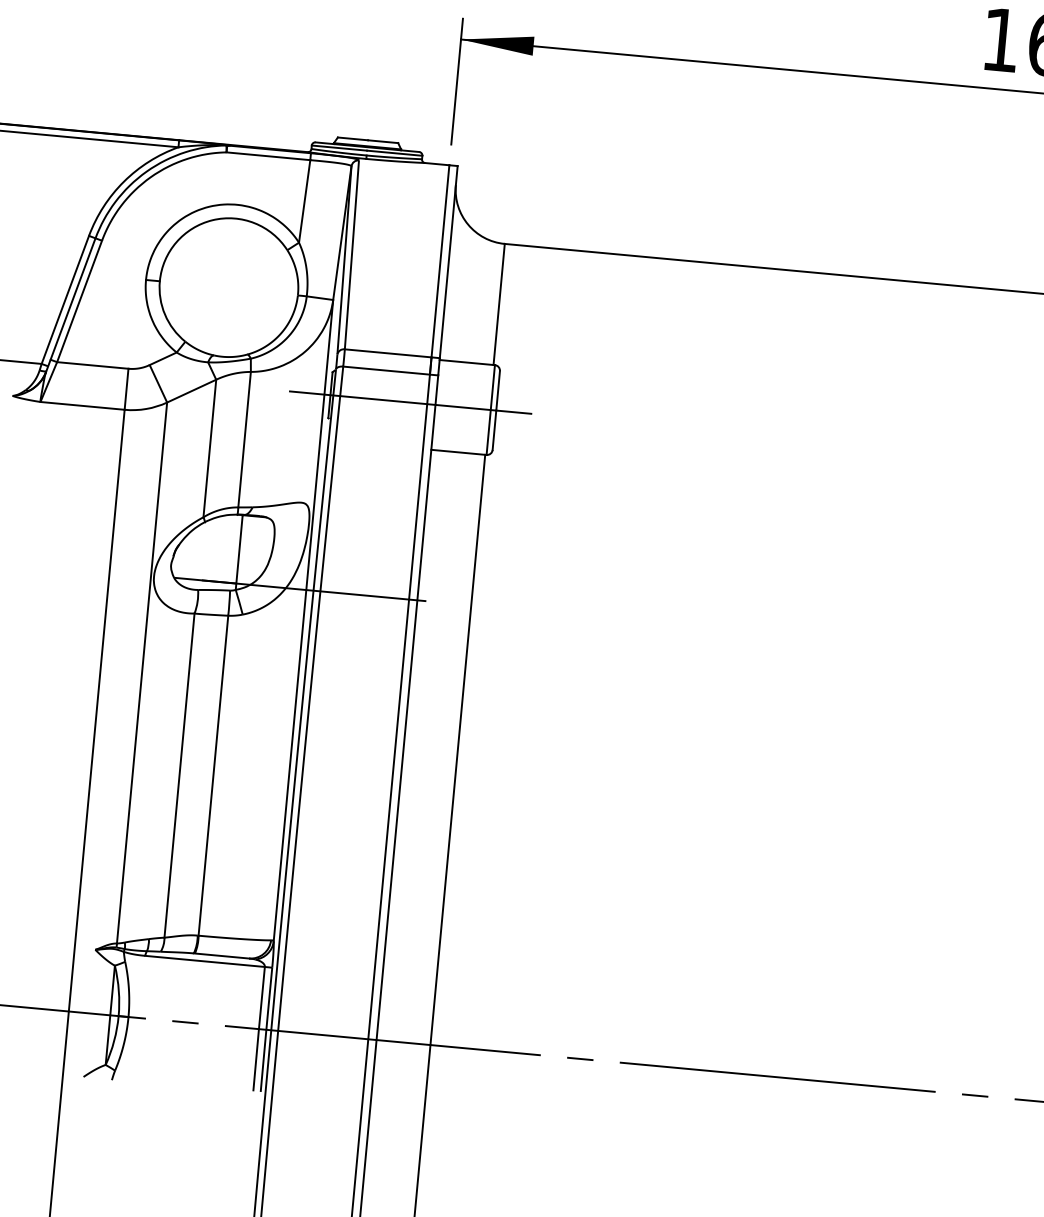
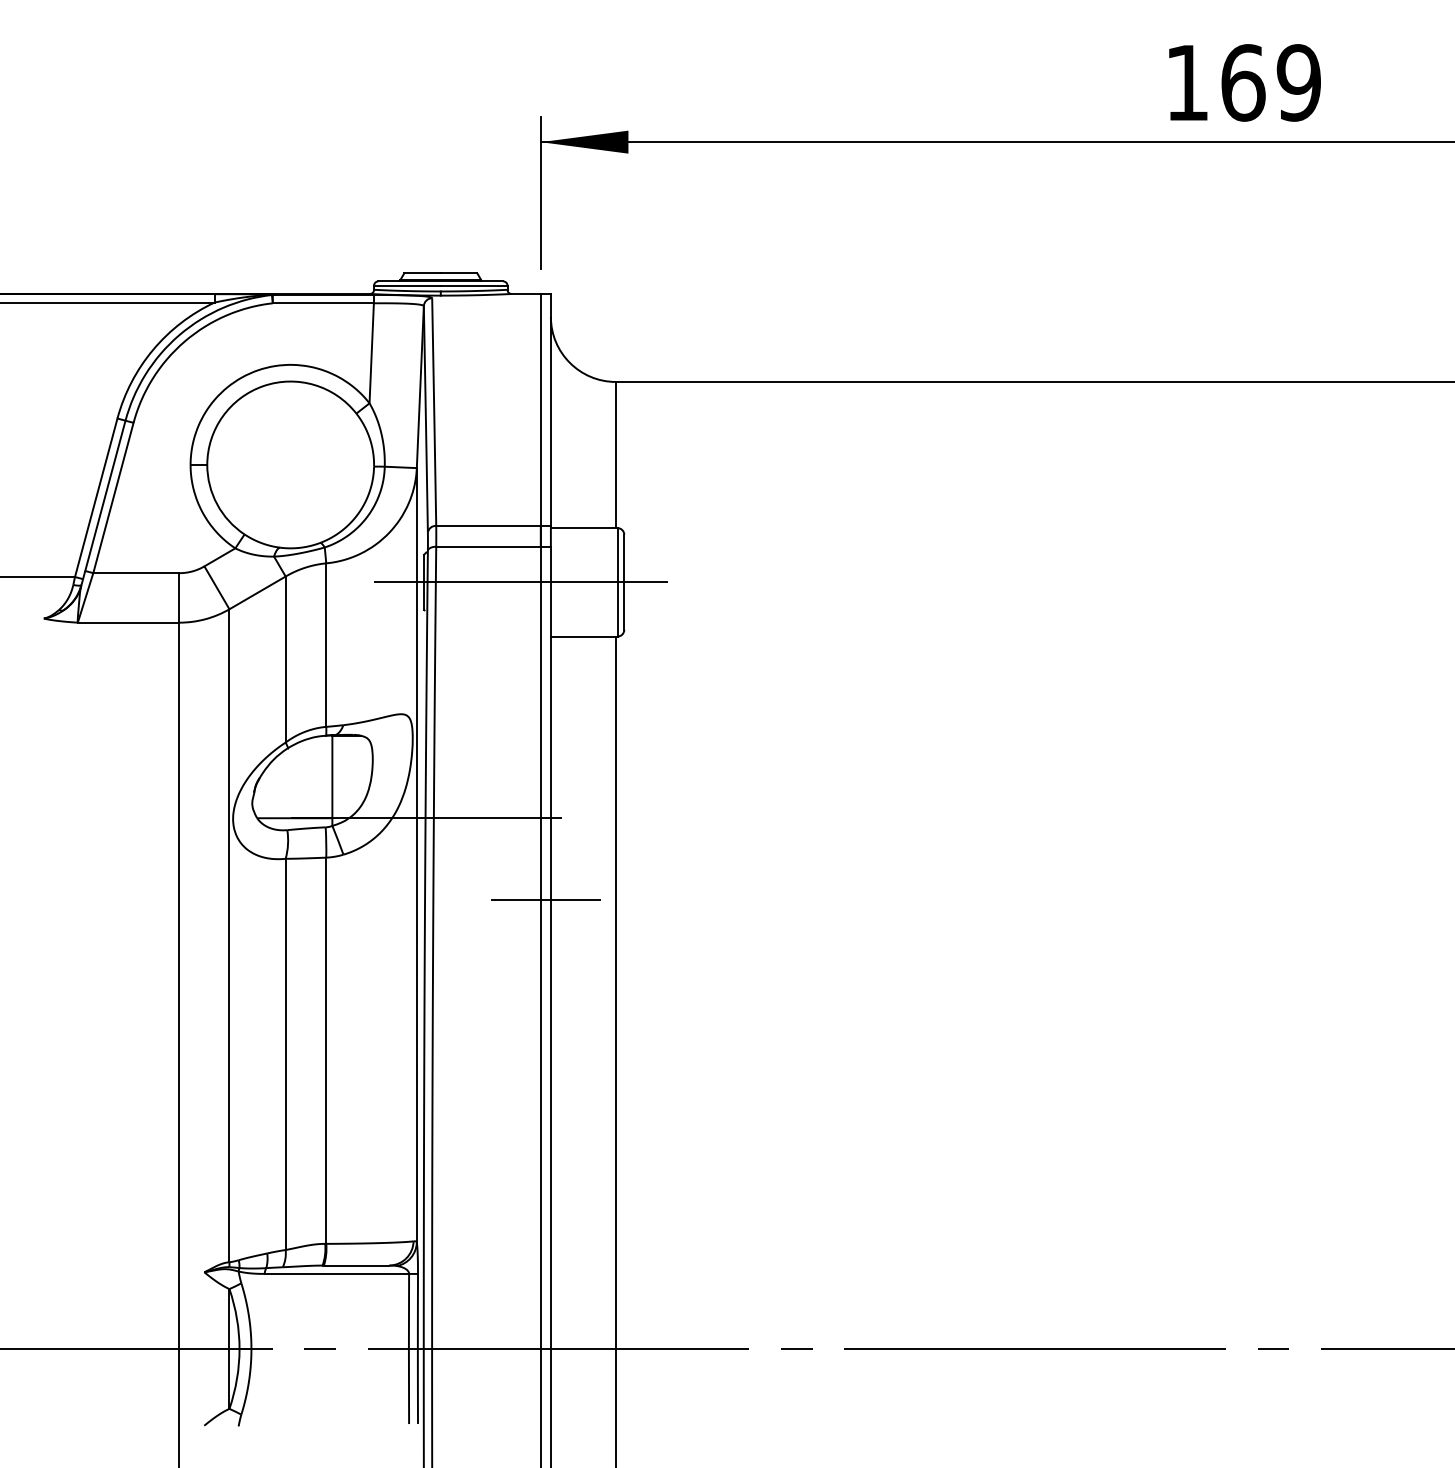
line: (406, 668) -> (545, 900), added

